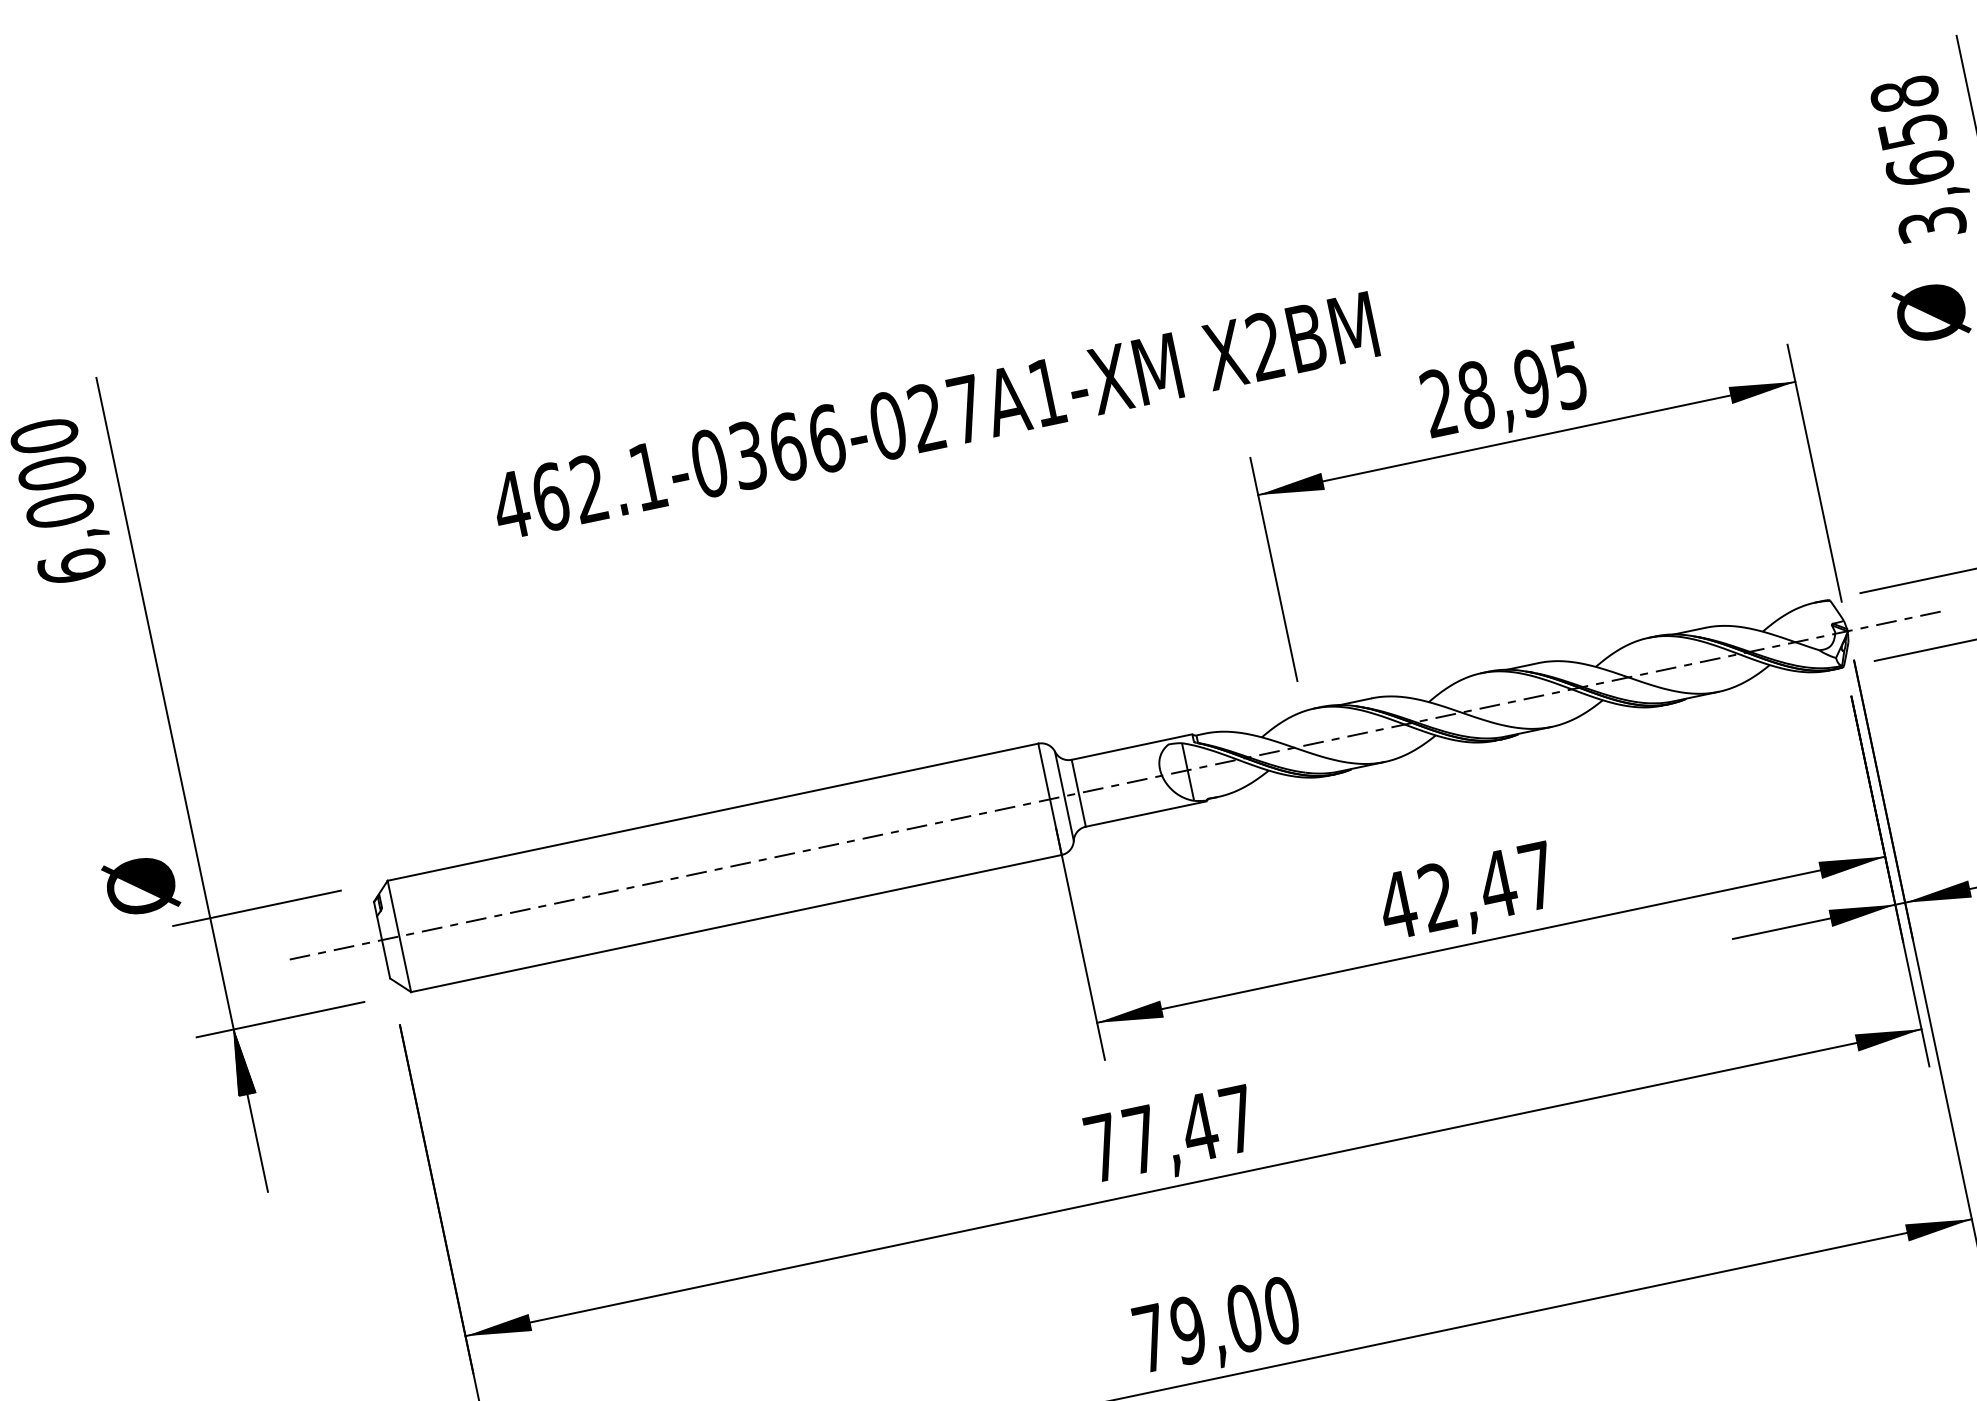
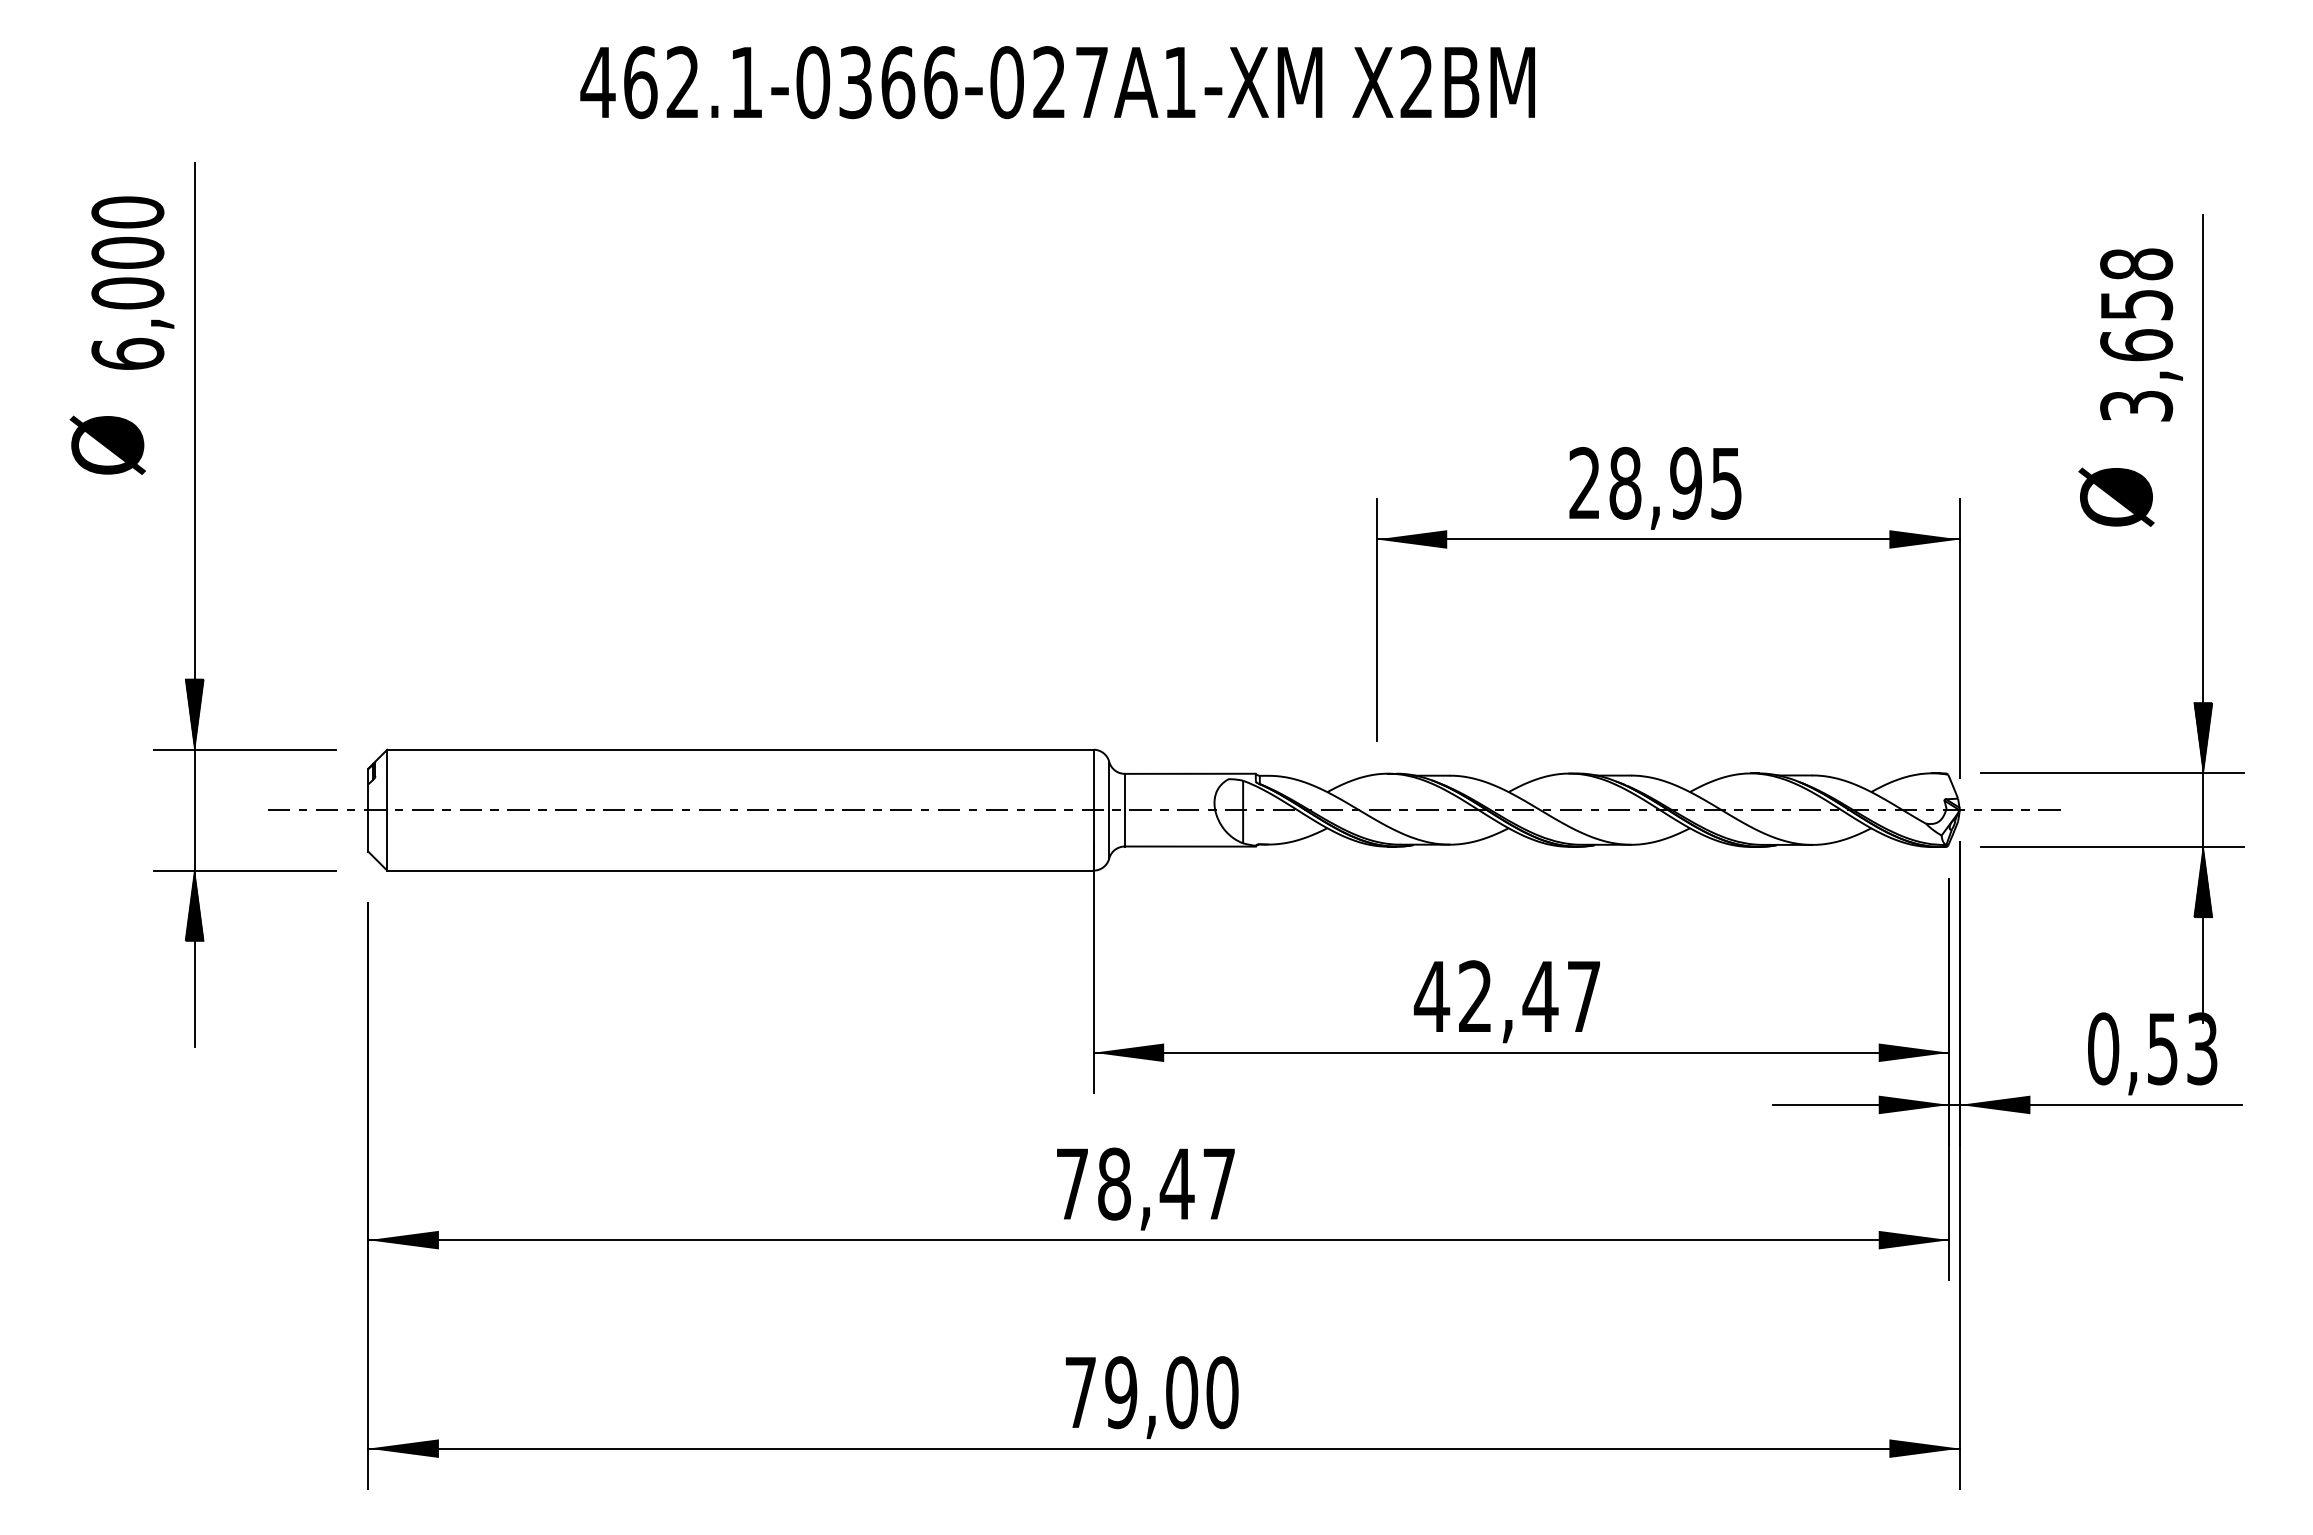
text: (934, 416) -> (1057, 82), moved
text: (140, 885) -> (107, 444), moved
hatch: (203, 885) -> (194, 714), added
text: (1141, 1139) -> (1114, 1183), 77,47 -> 78,47

